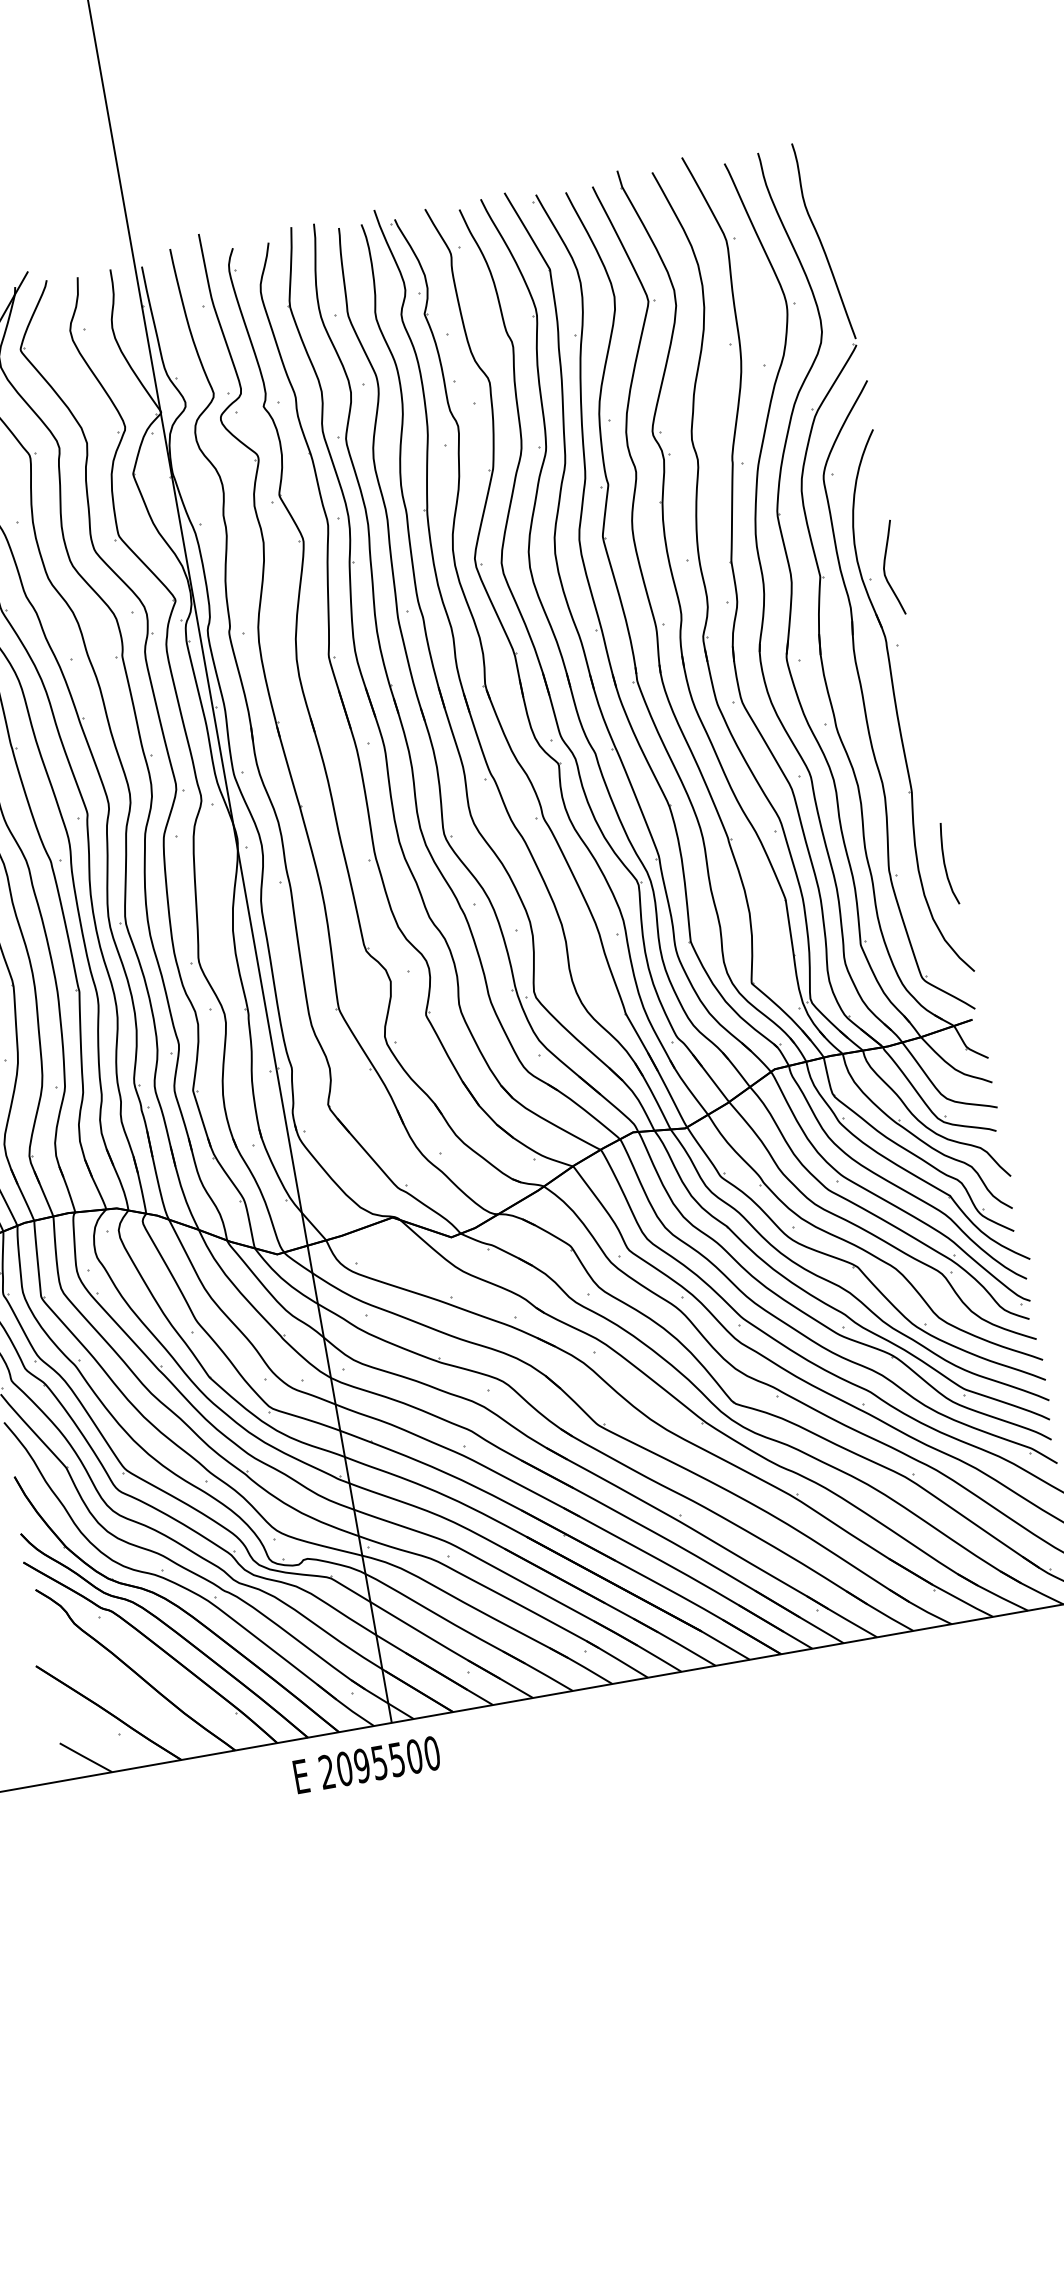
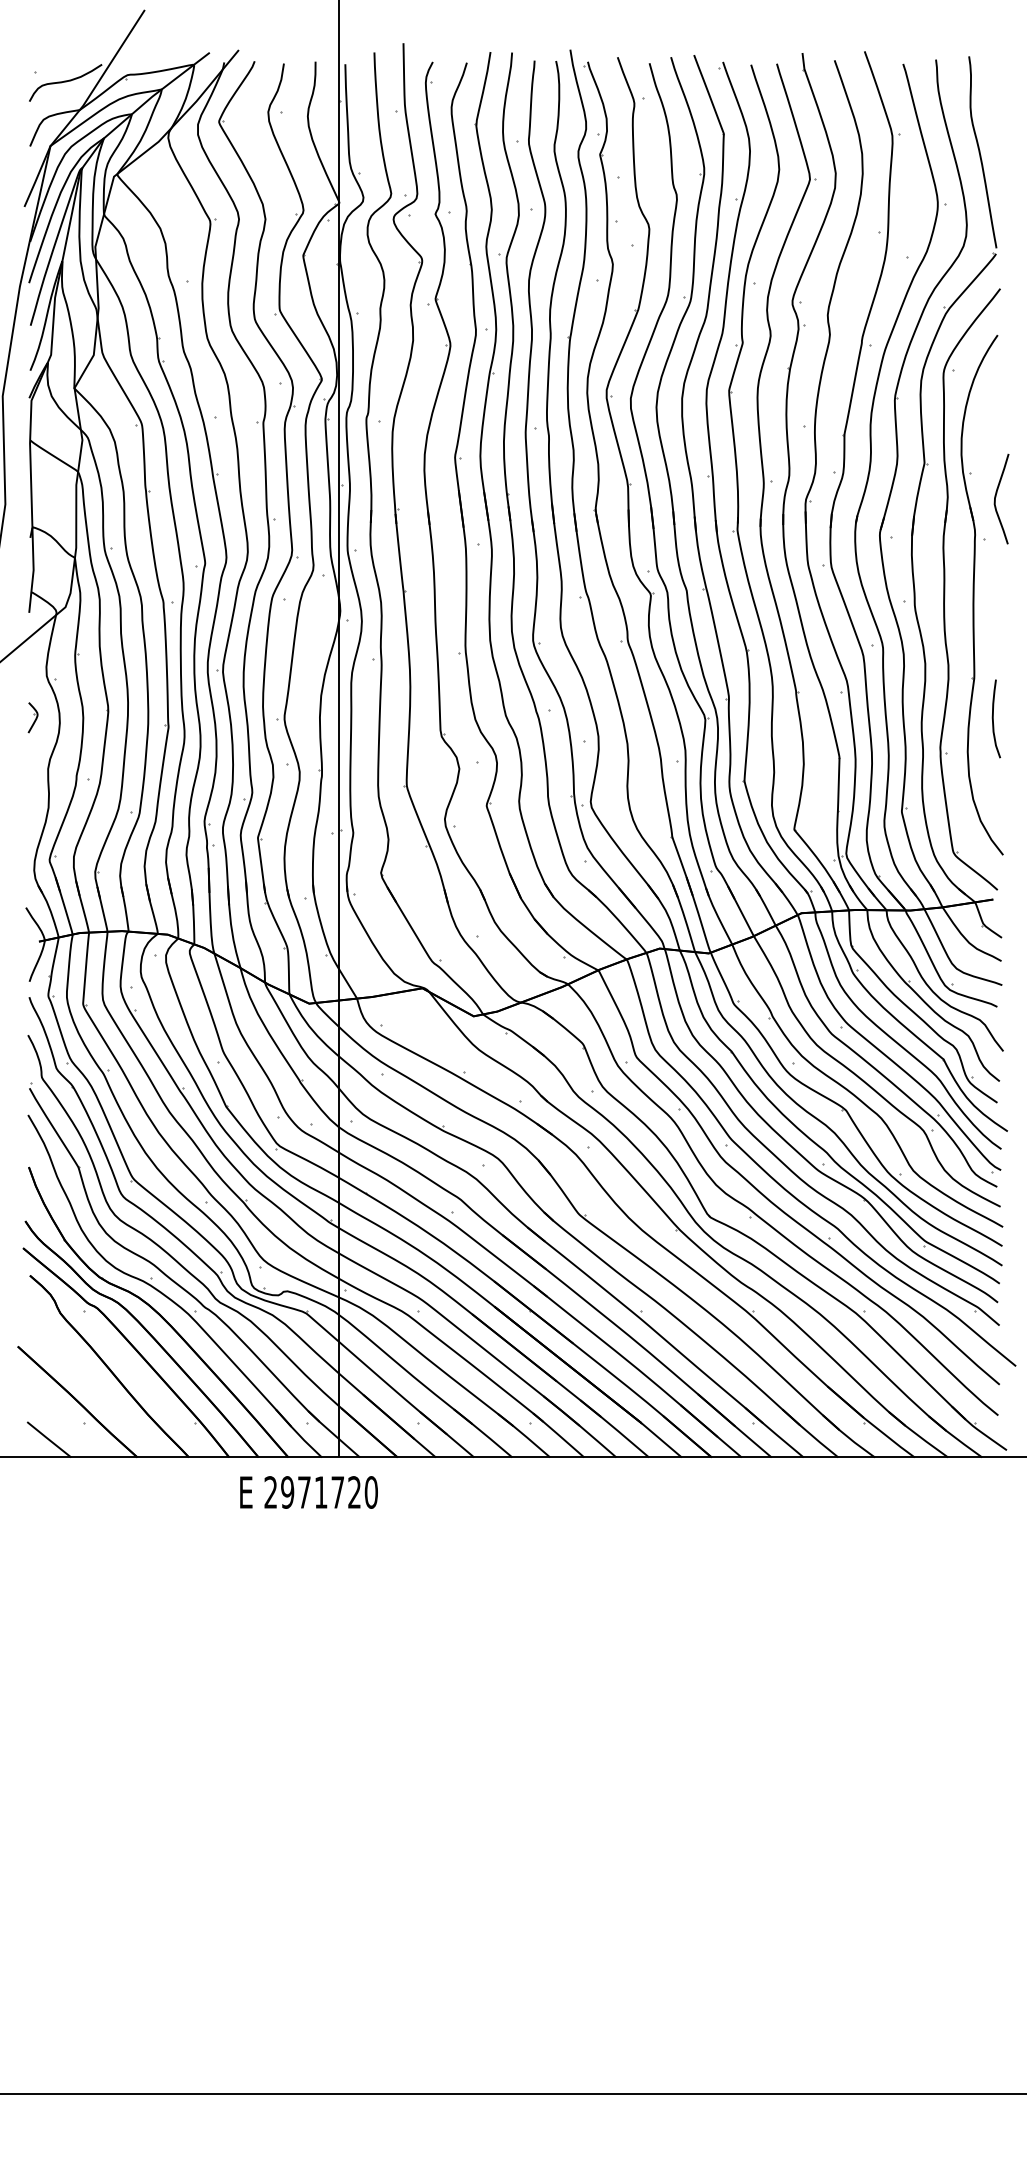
curve: (885, 567) -> (996, 497), moved
curve: (945, 864) -> (993, 718), moved
text: (380, 1762) -> (321, 1492), 2095500 -> 2971720

